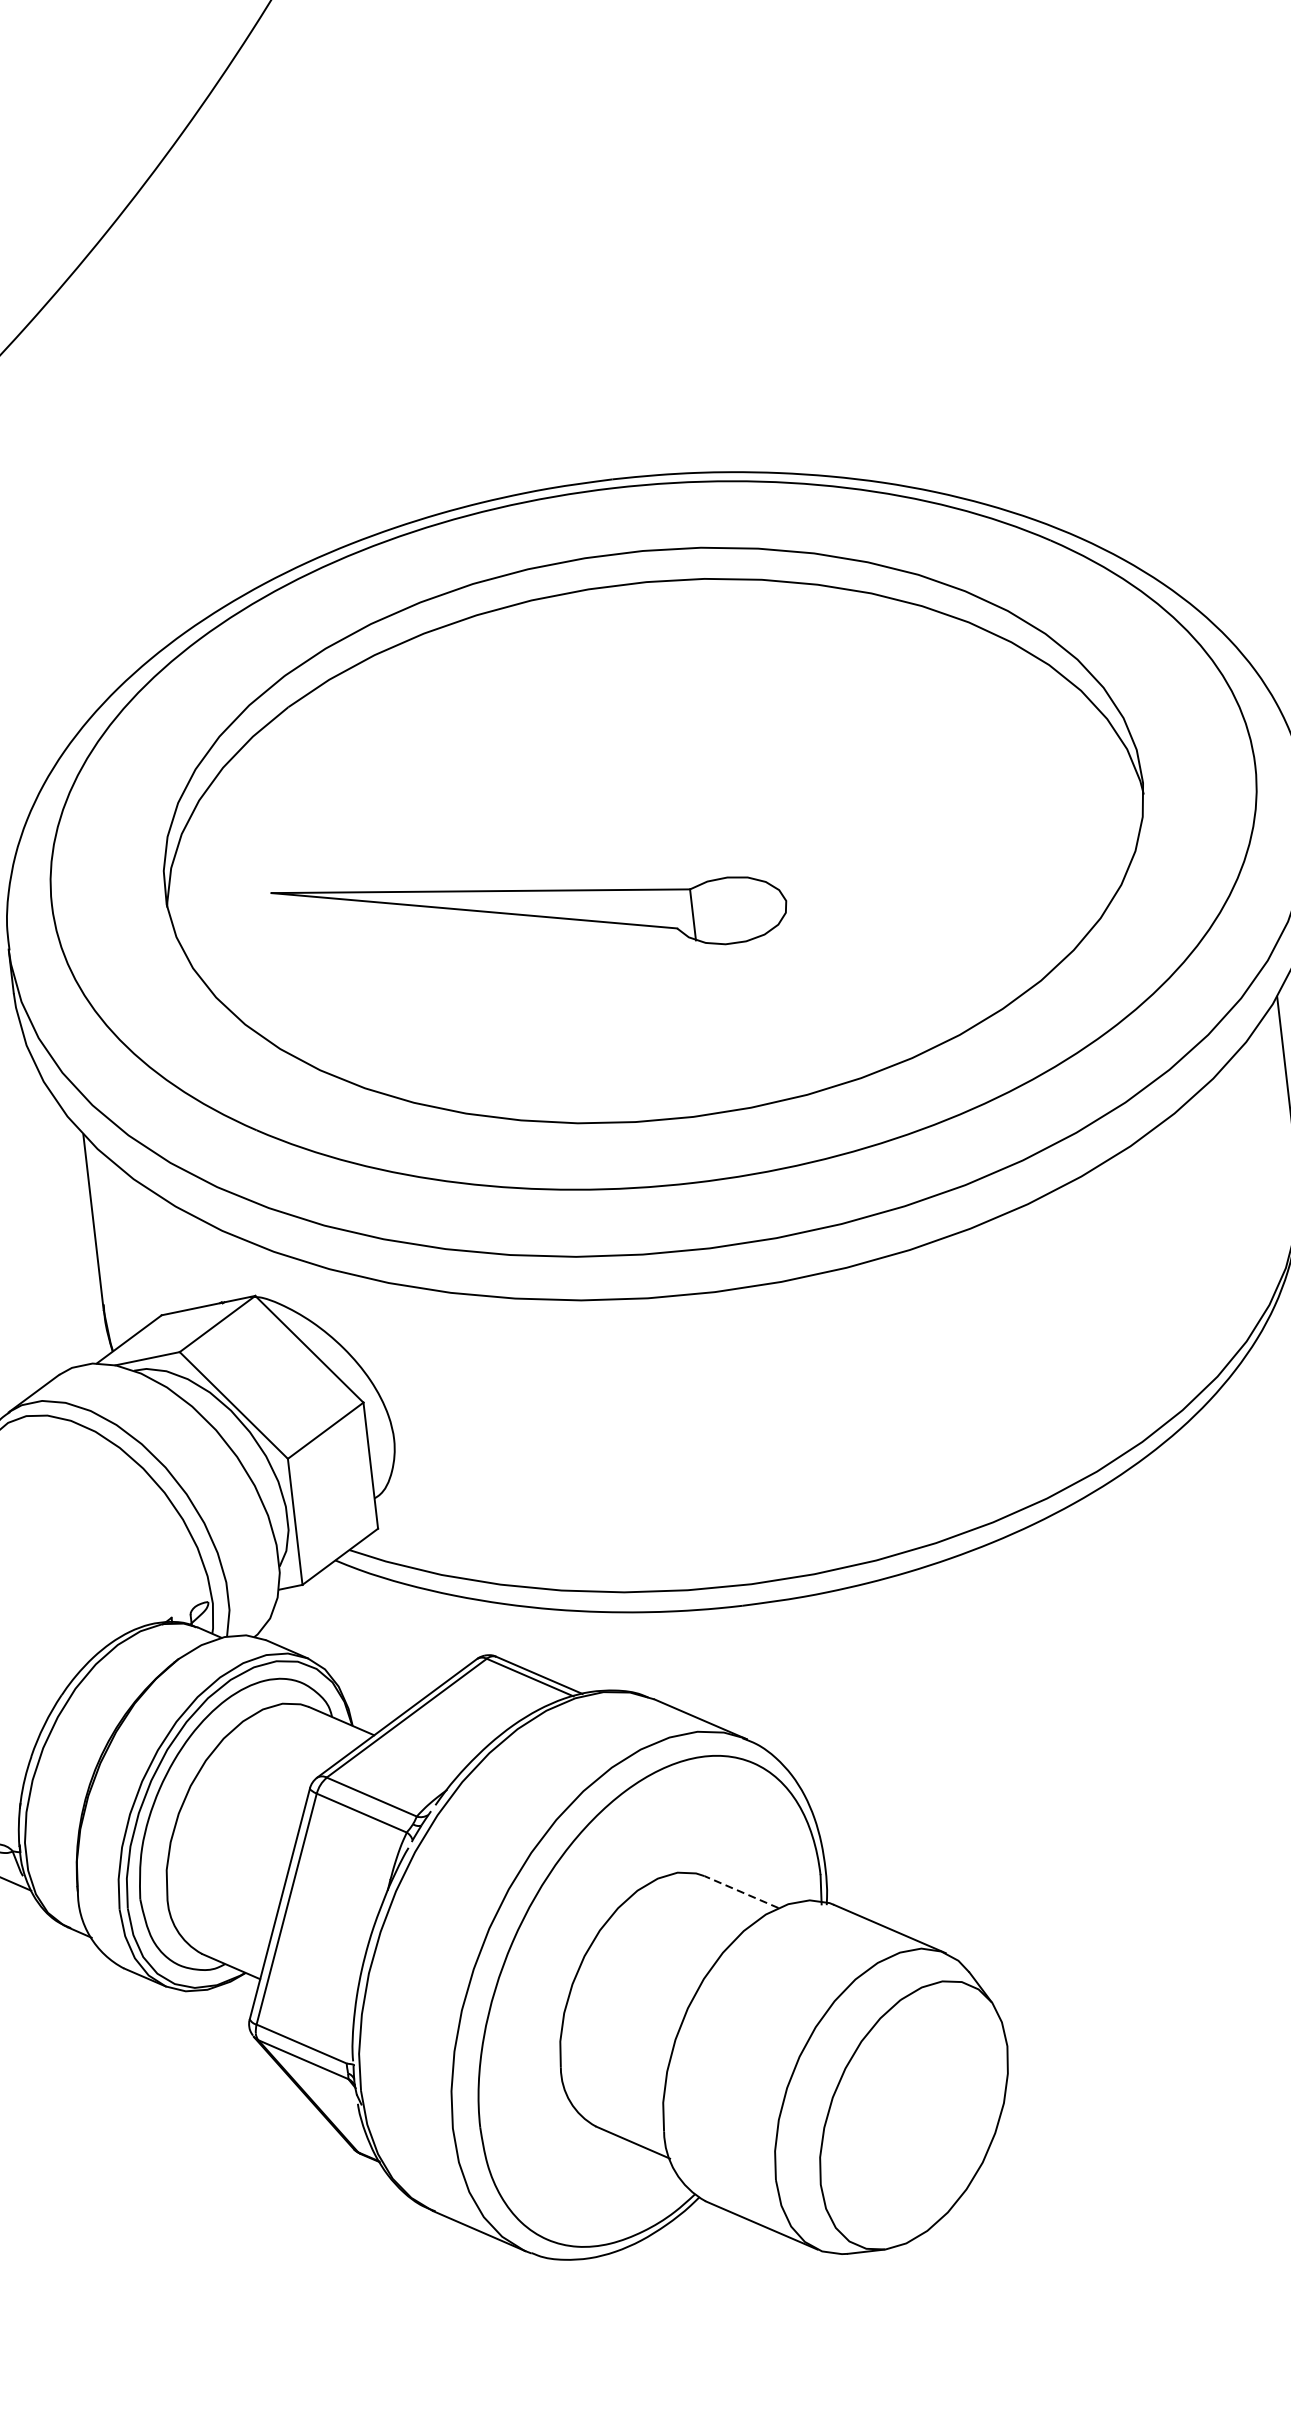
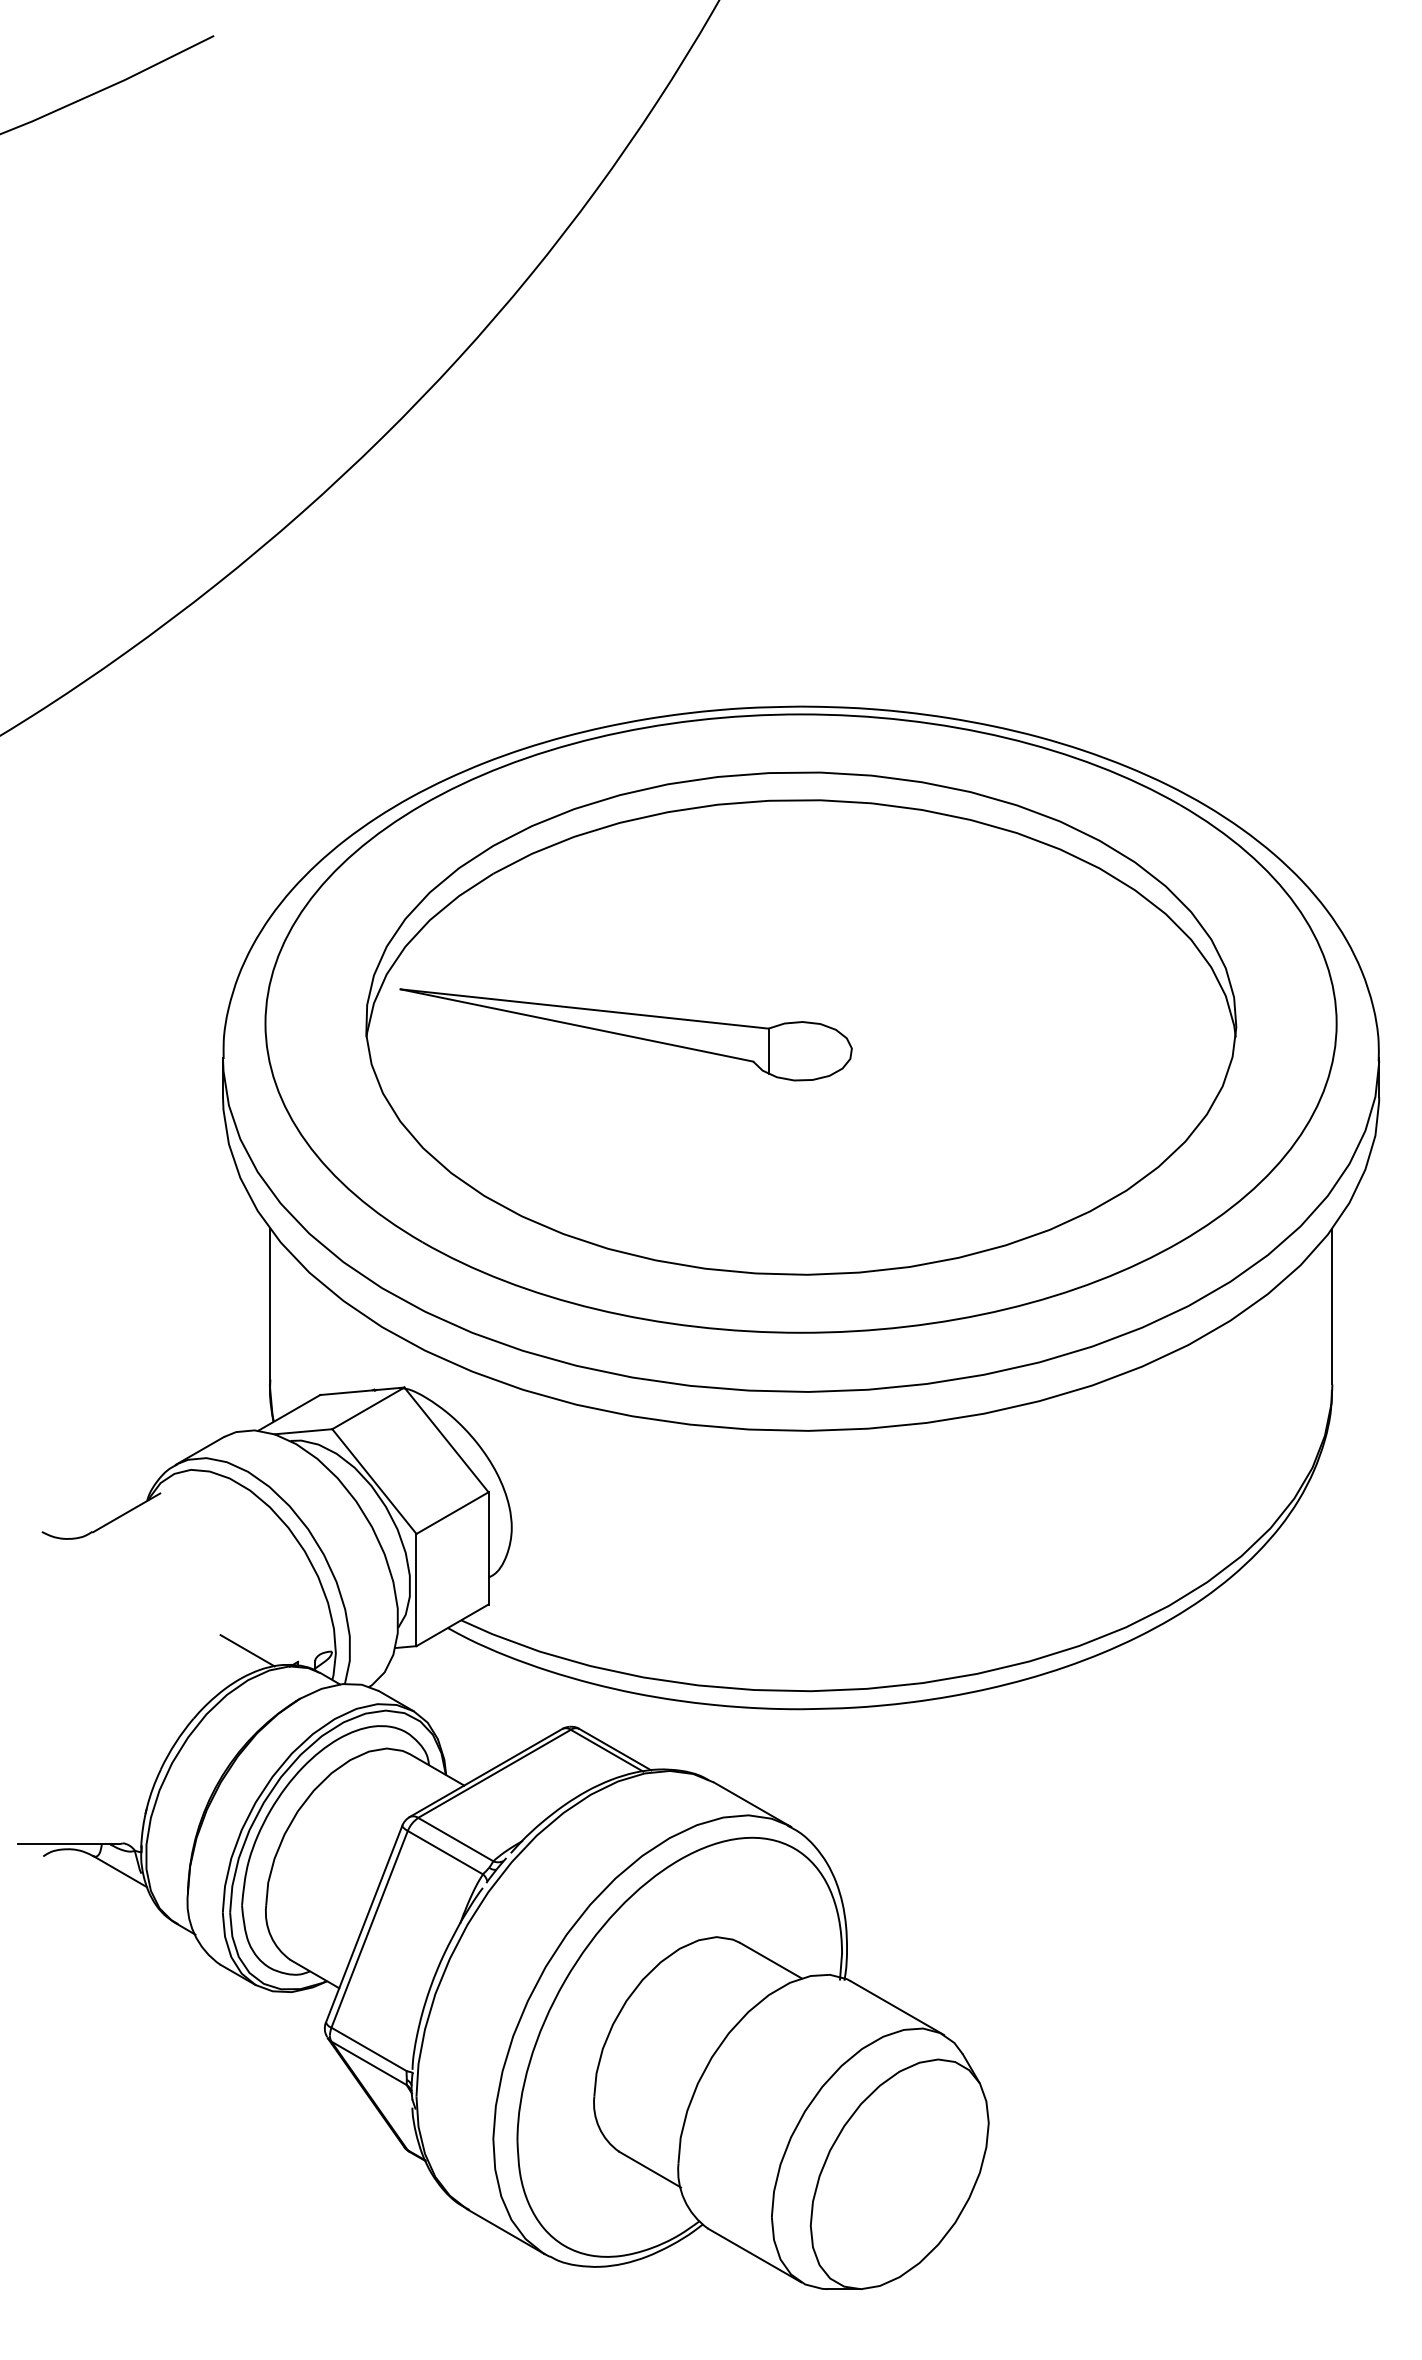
part: (530, 914) -> (625, 1034), moved
line: (113, 1611) -> (247, 1650), added
line: (741, 1892) -> (770, 1960), dashed -> solid

